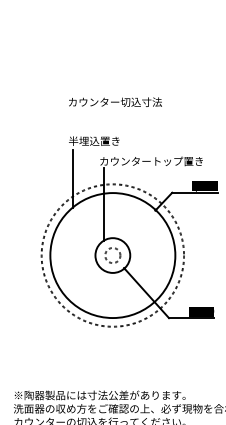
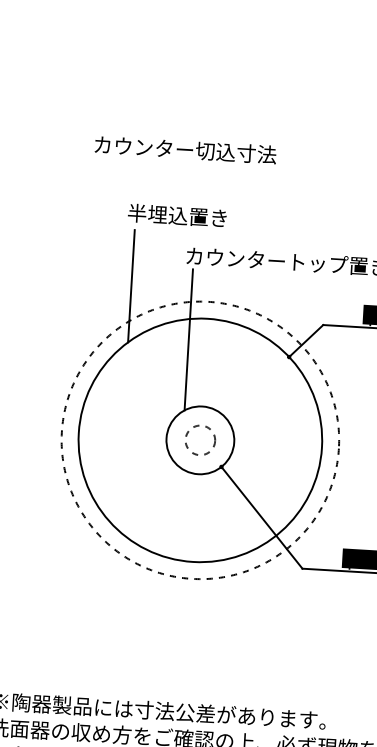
text: (115, 101) -> (185, 148), moved

